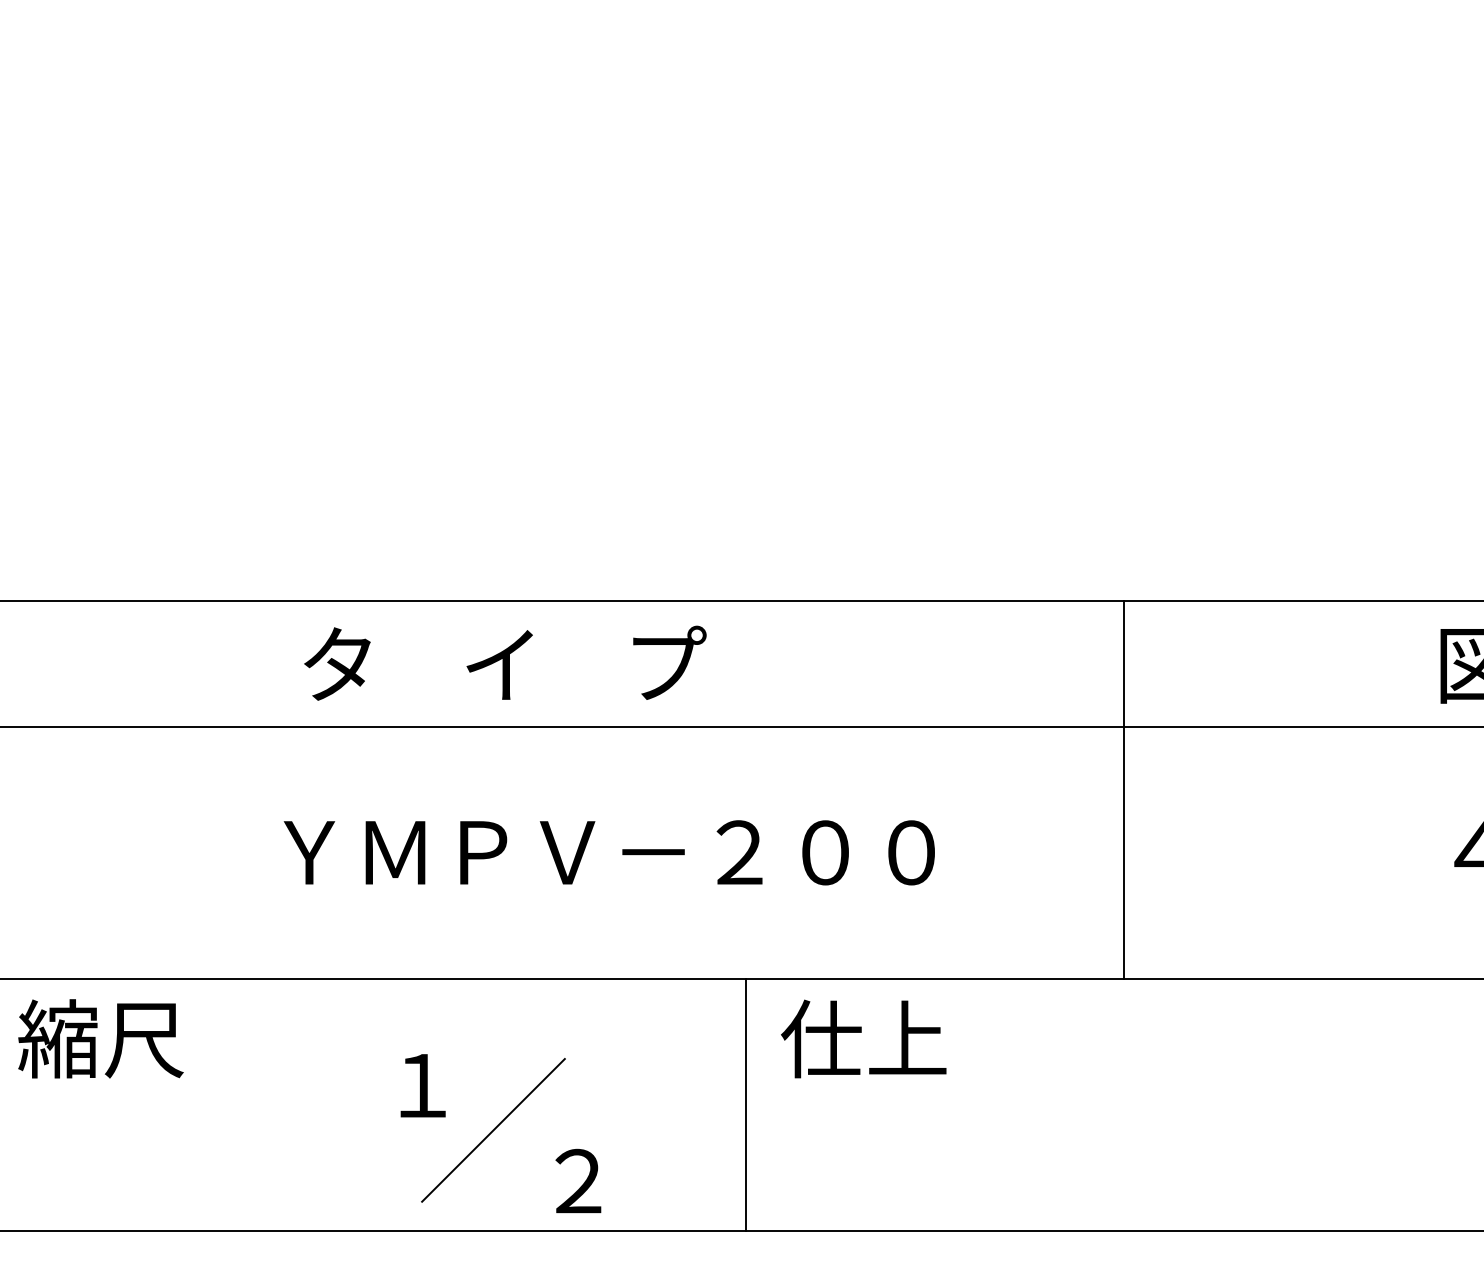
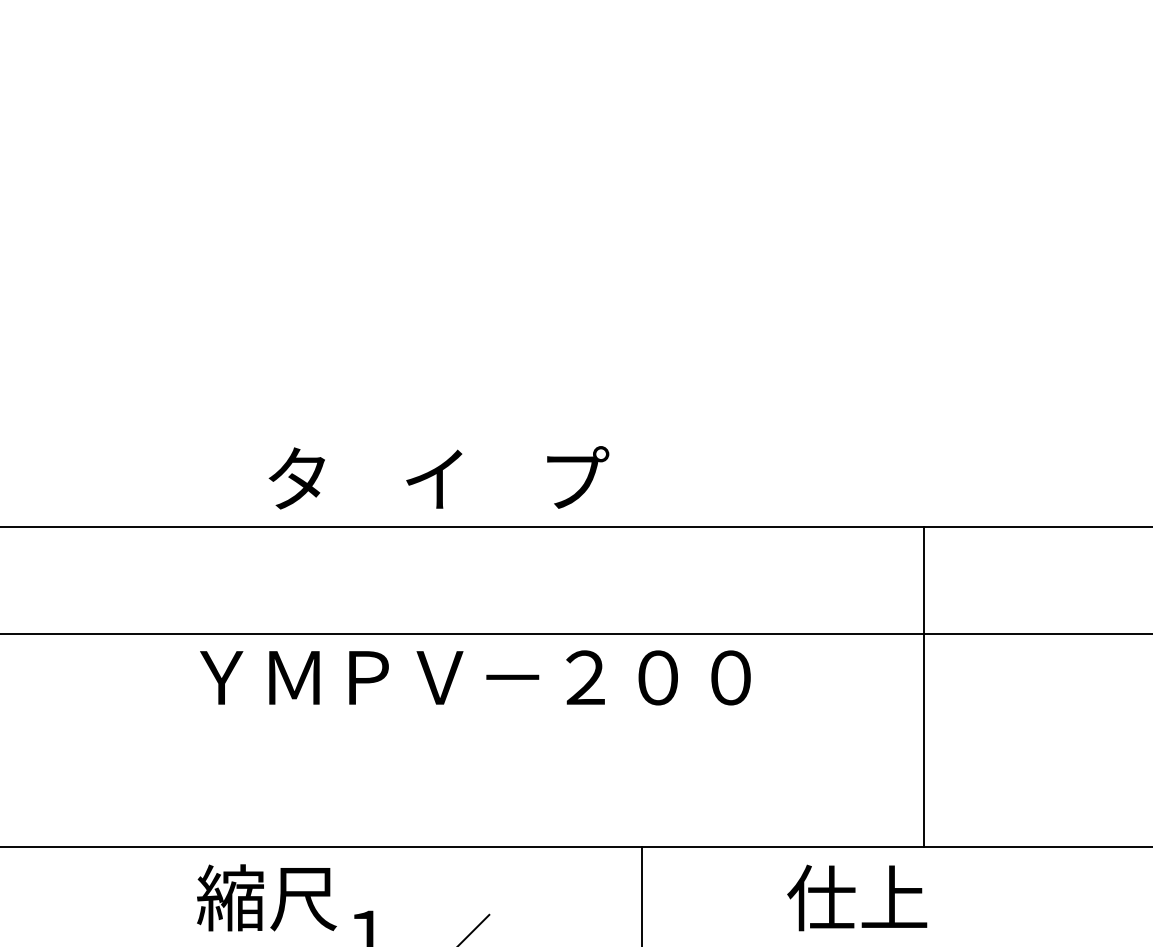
text: (505, 662) -> (439, 477), moved
line: (1124, 789) -> (924, 686), moved
text: (608, 852) -> (474, 677), moved
text: (100, 1038) -> (266, 897), moved
text: (863, 1038) -> (856, 897), moved

